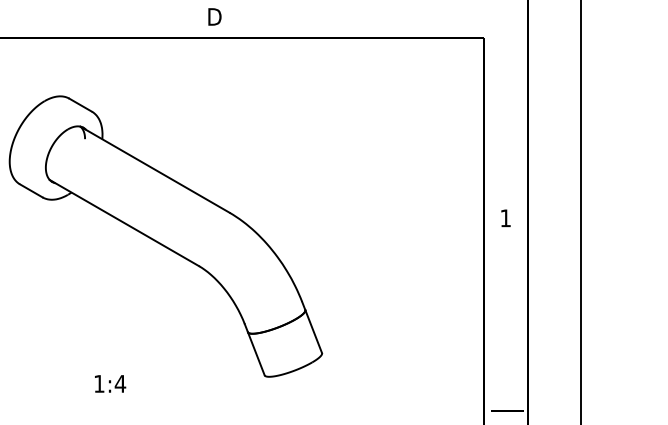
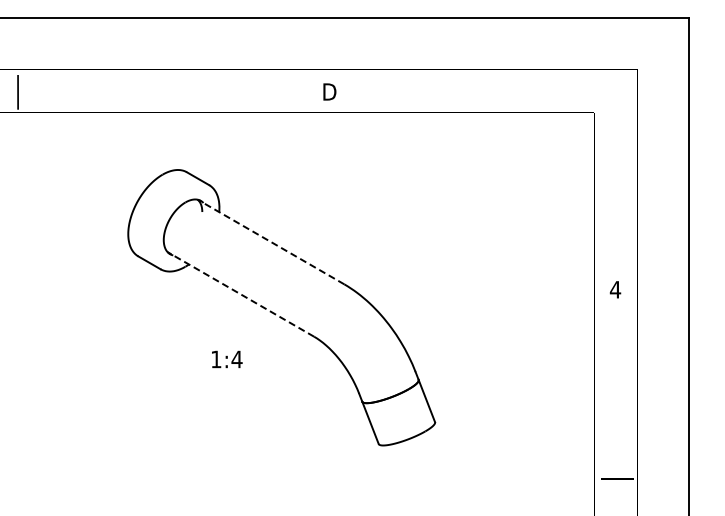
line: (155, 170) -> (271, 242), solid -> dashed
text: (505, 218) -> (615, 289), 1 -> 4
line: (123, 223) -> (240, 294), solid -> dashed
text: (110, 383) -> (227, 359), moved

